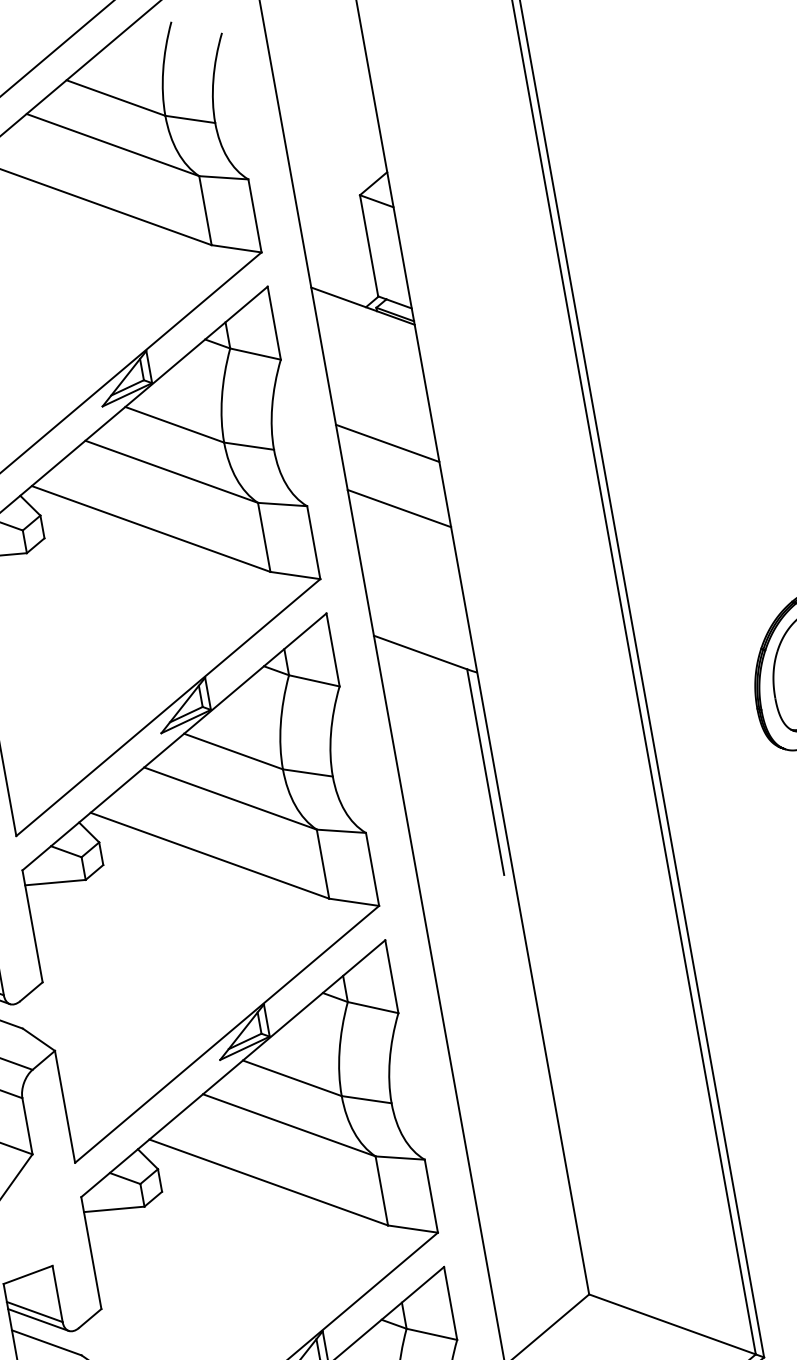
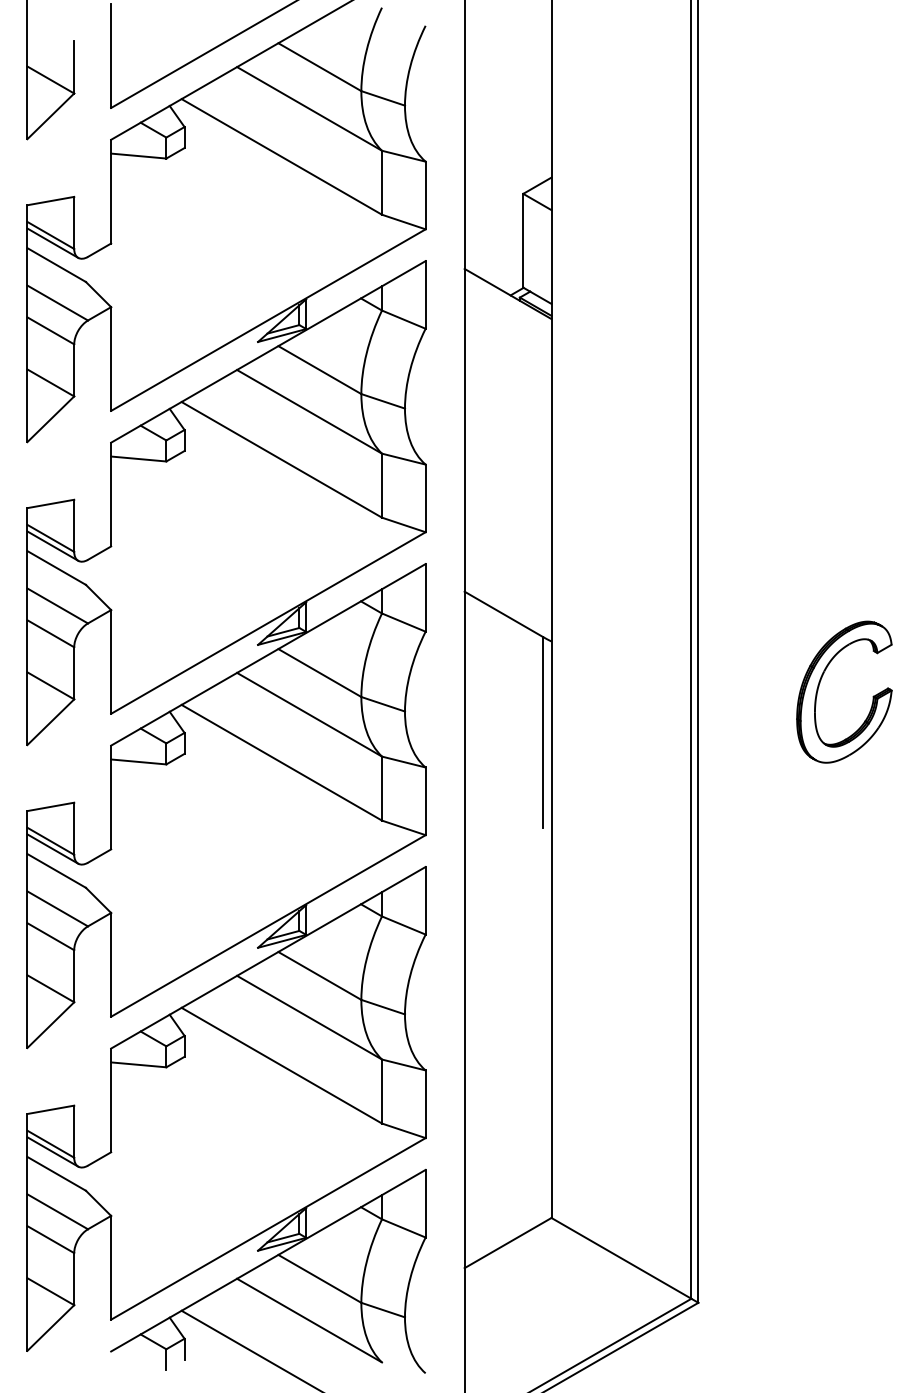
line: (387, 443) -> (507, 421), removed
line: (398, 508) -> (507, 481), removed

